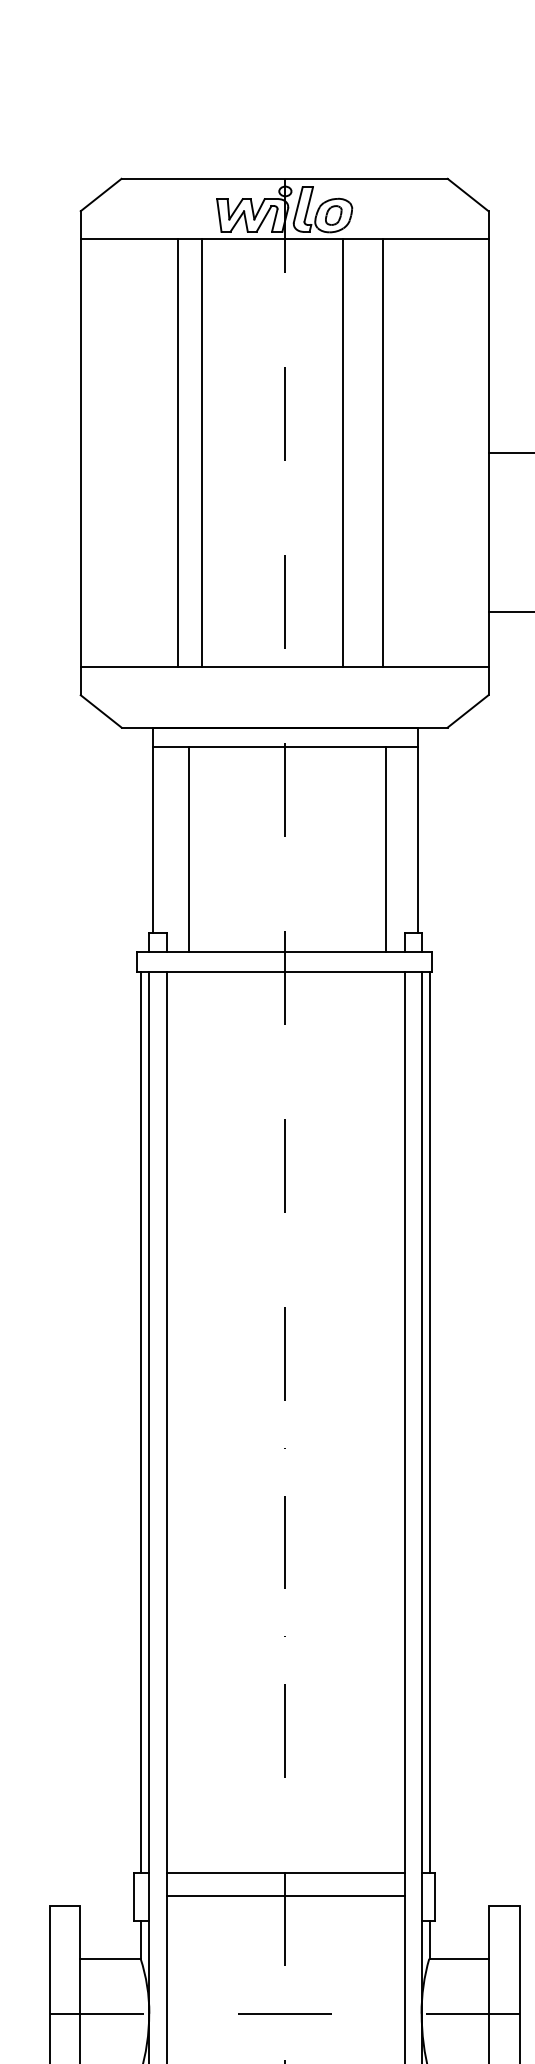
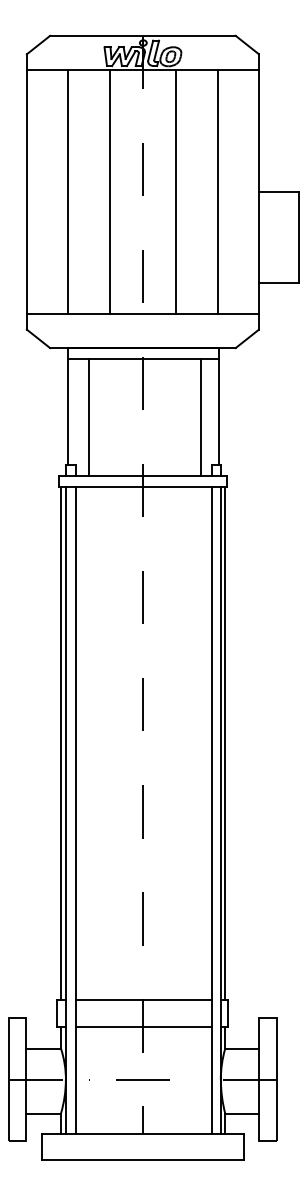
line: (176, 452) -> (67, 191), moved
line: (201, 452) -> (109, 191), moved
line: (382, 452) -> (217, 191), moved
line: (285, 1897) -> (143, 1027), moved

